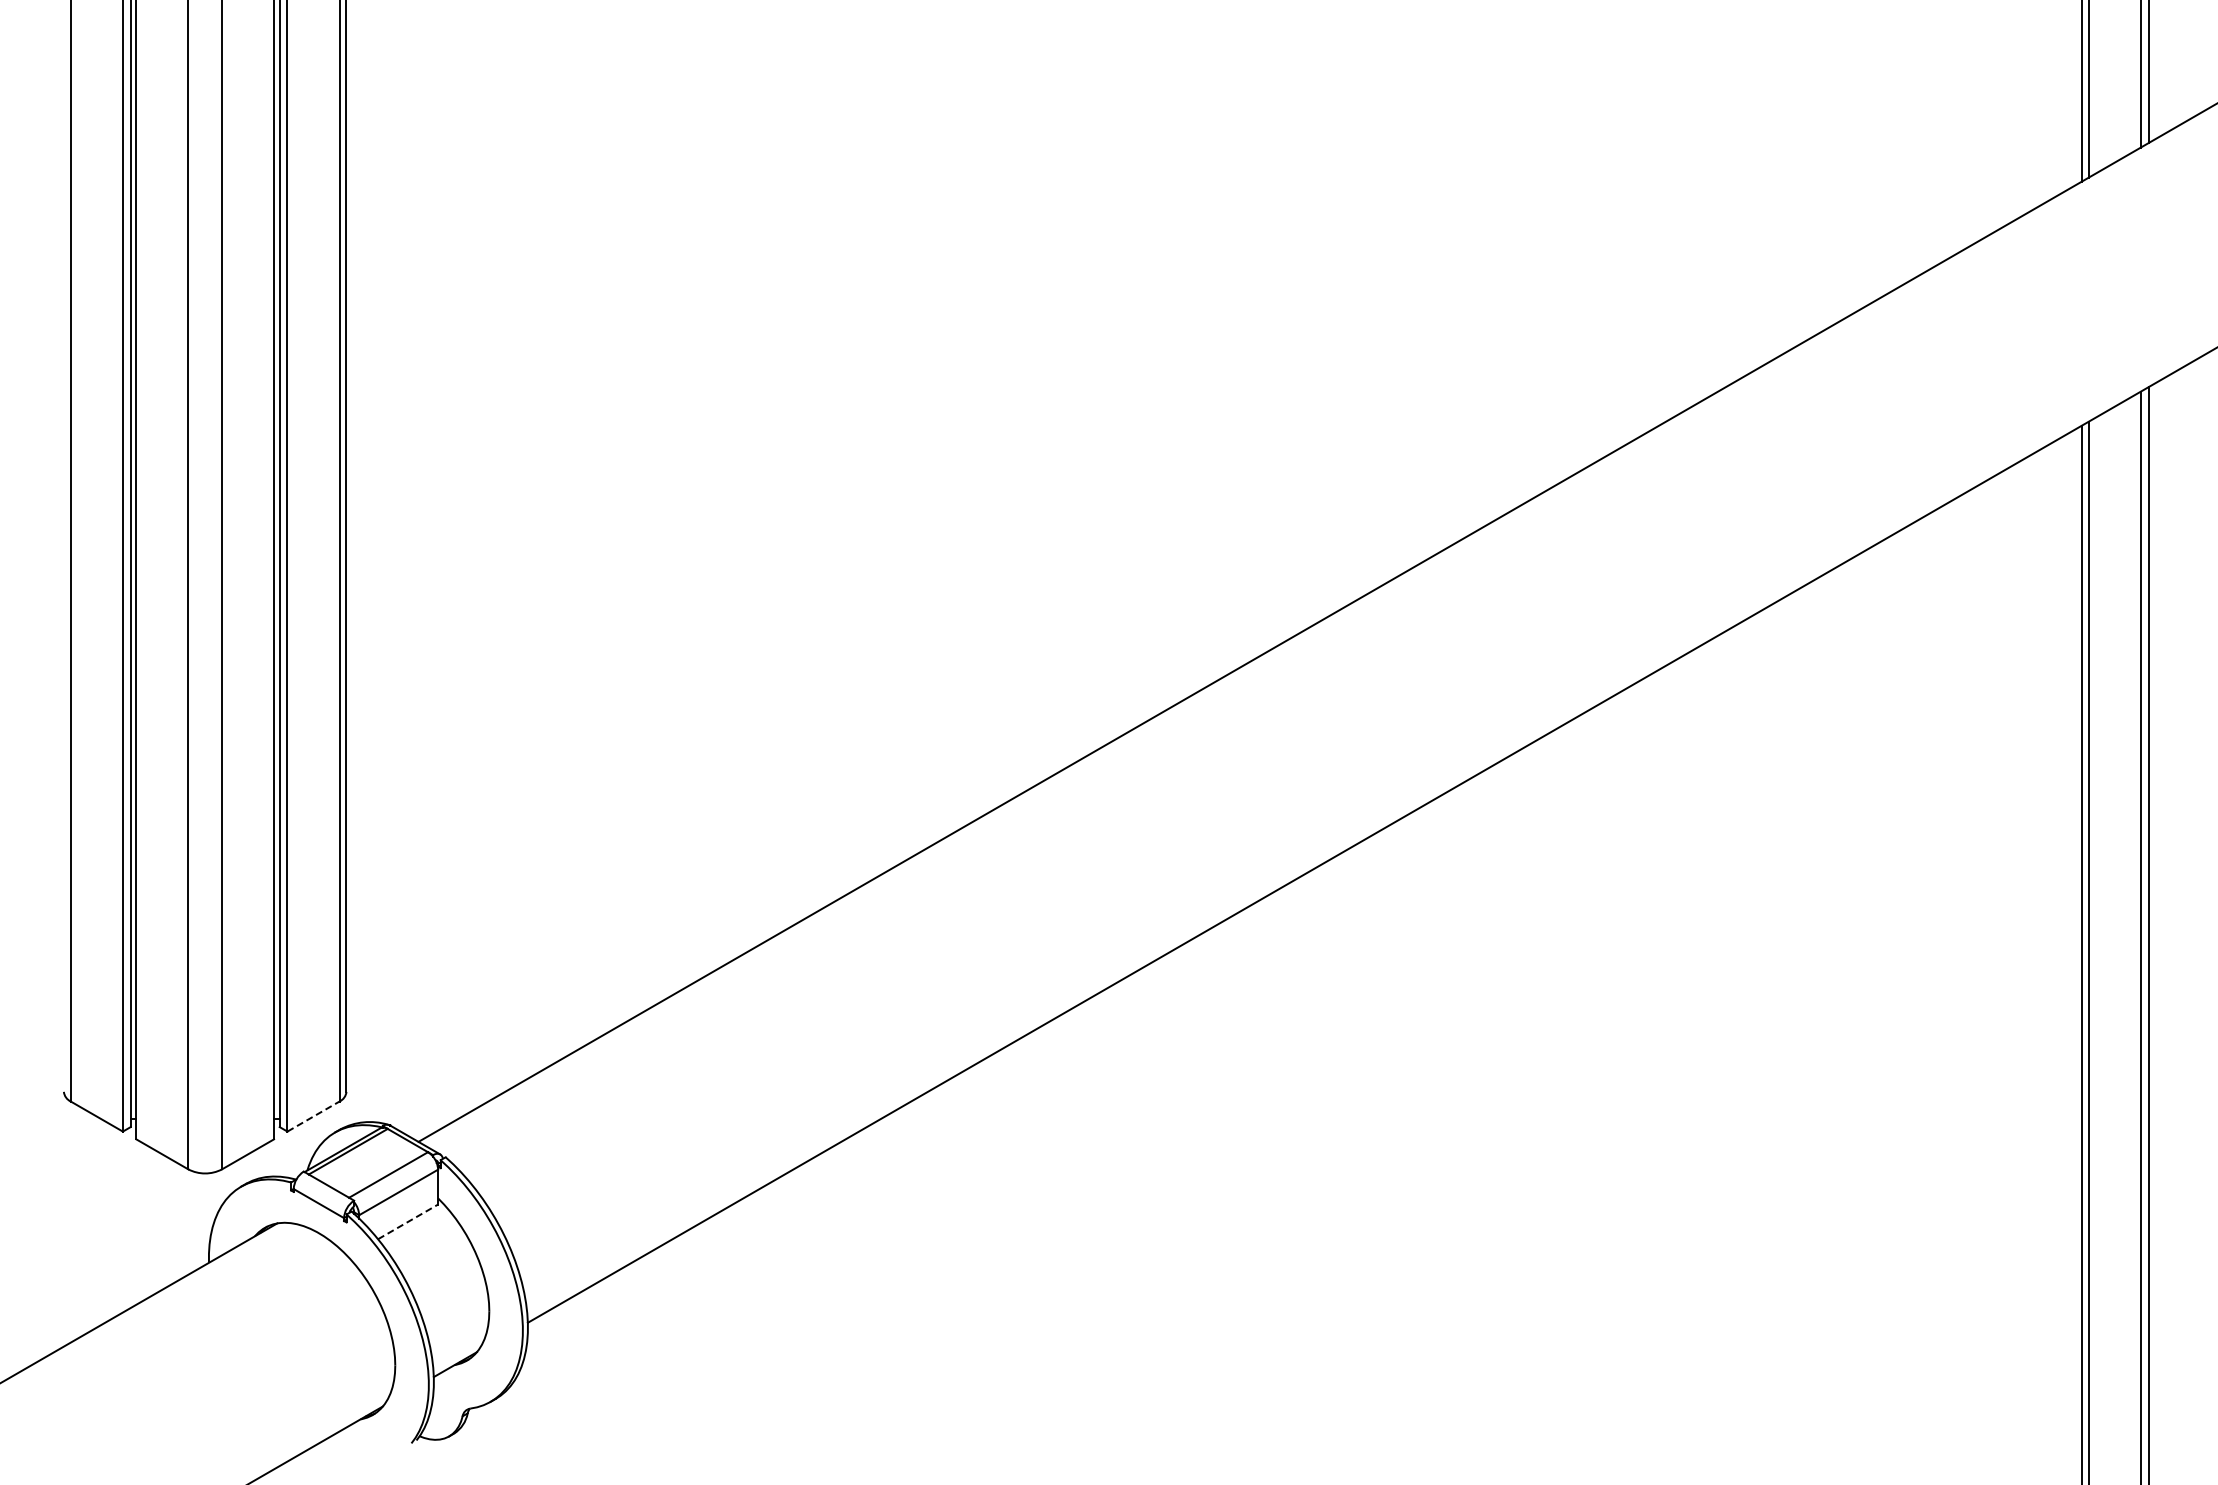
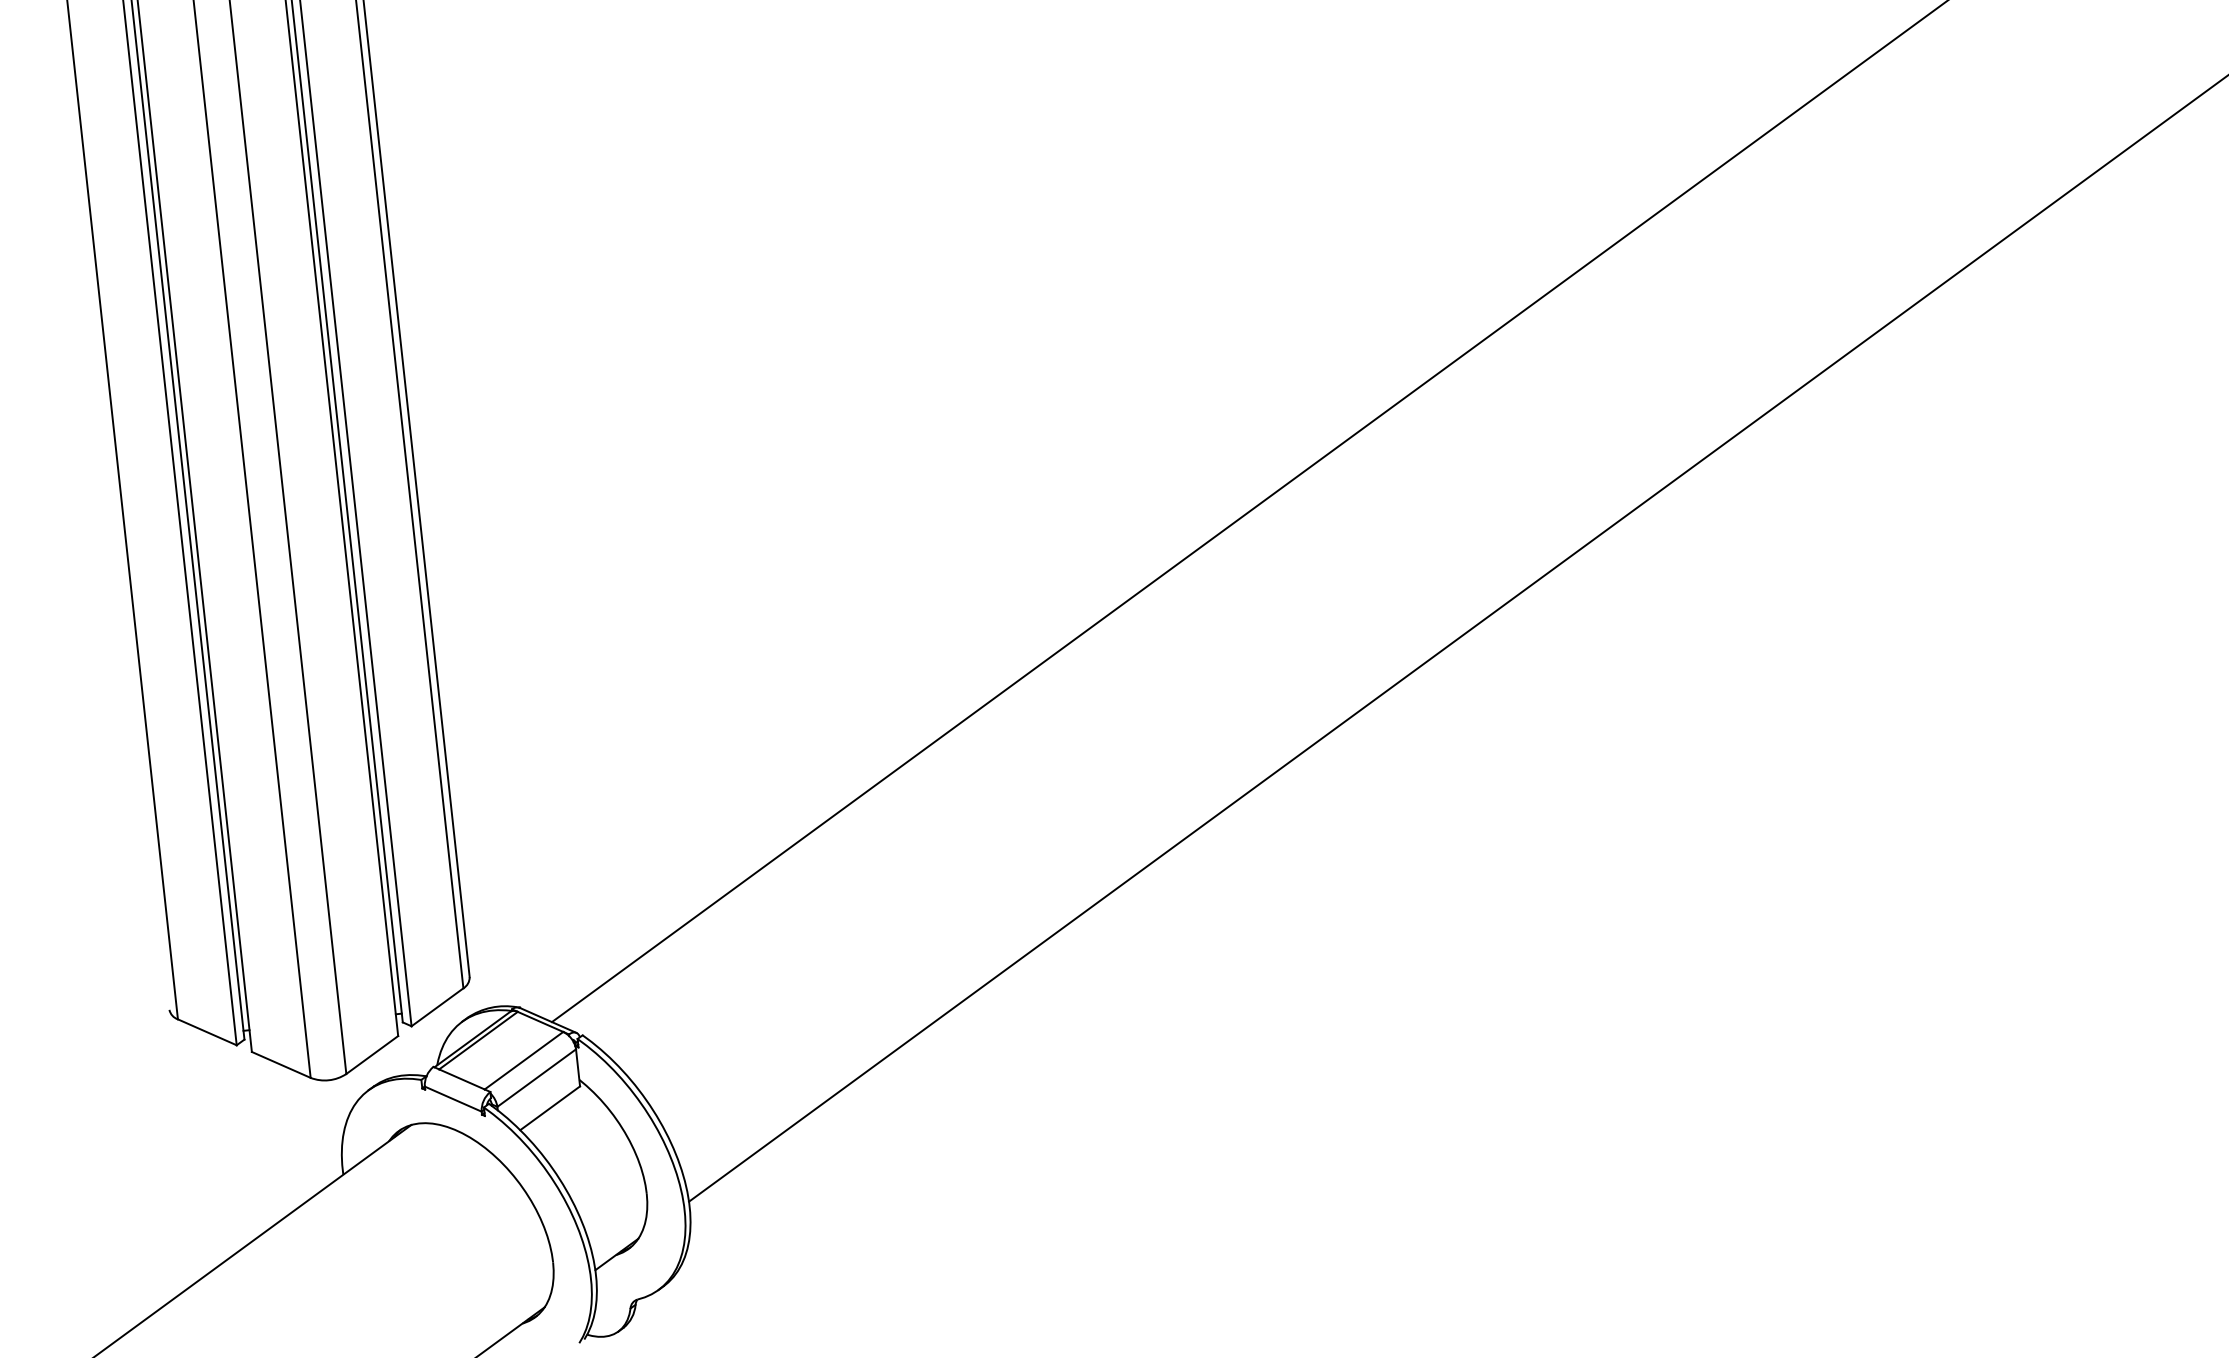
line: (313, 1116) -> (437, 1007), dashed -> solid
line: (408, 1221) -> (550, 1107), dashed -> solid

